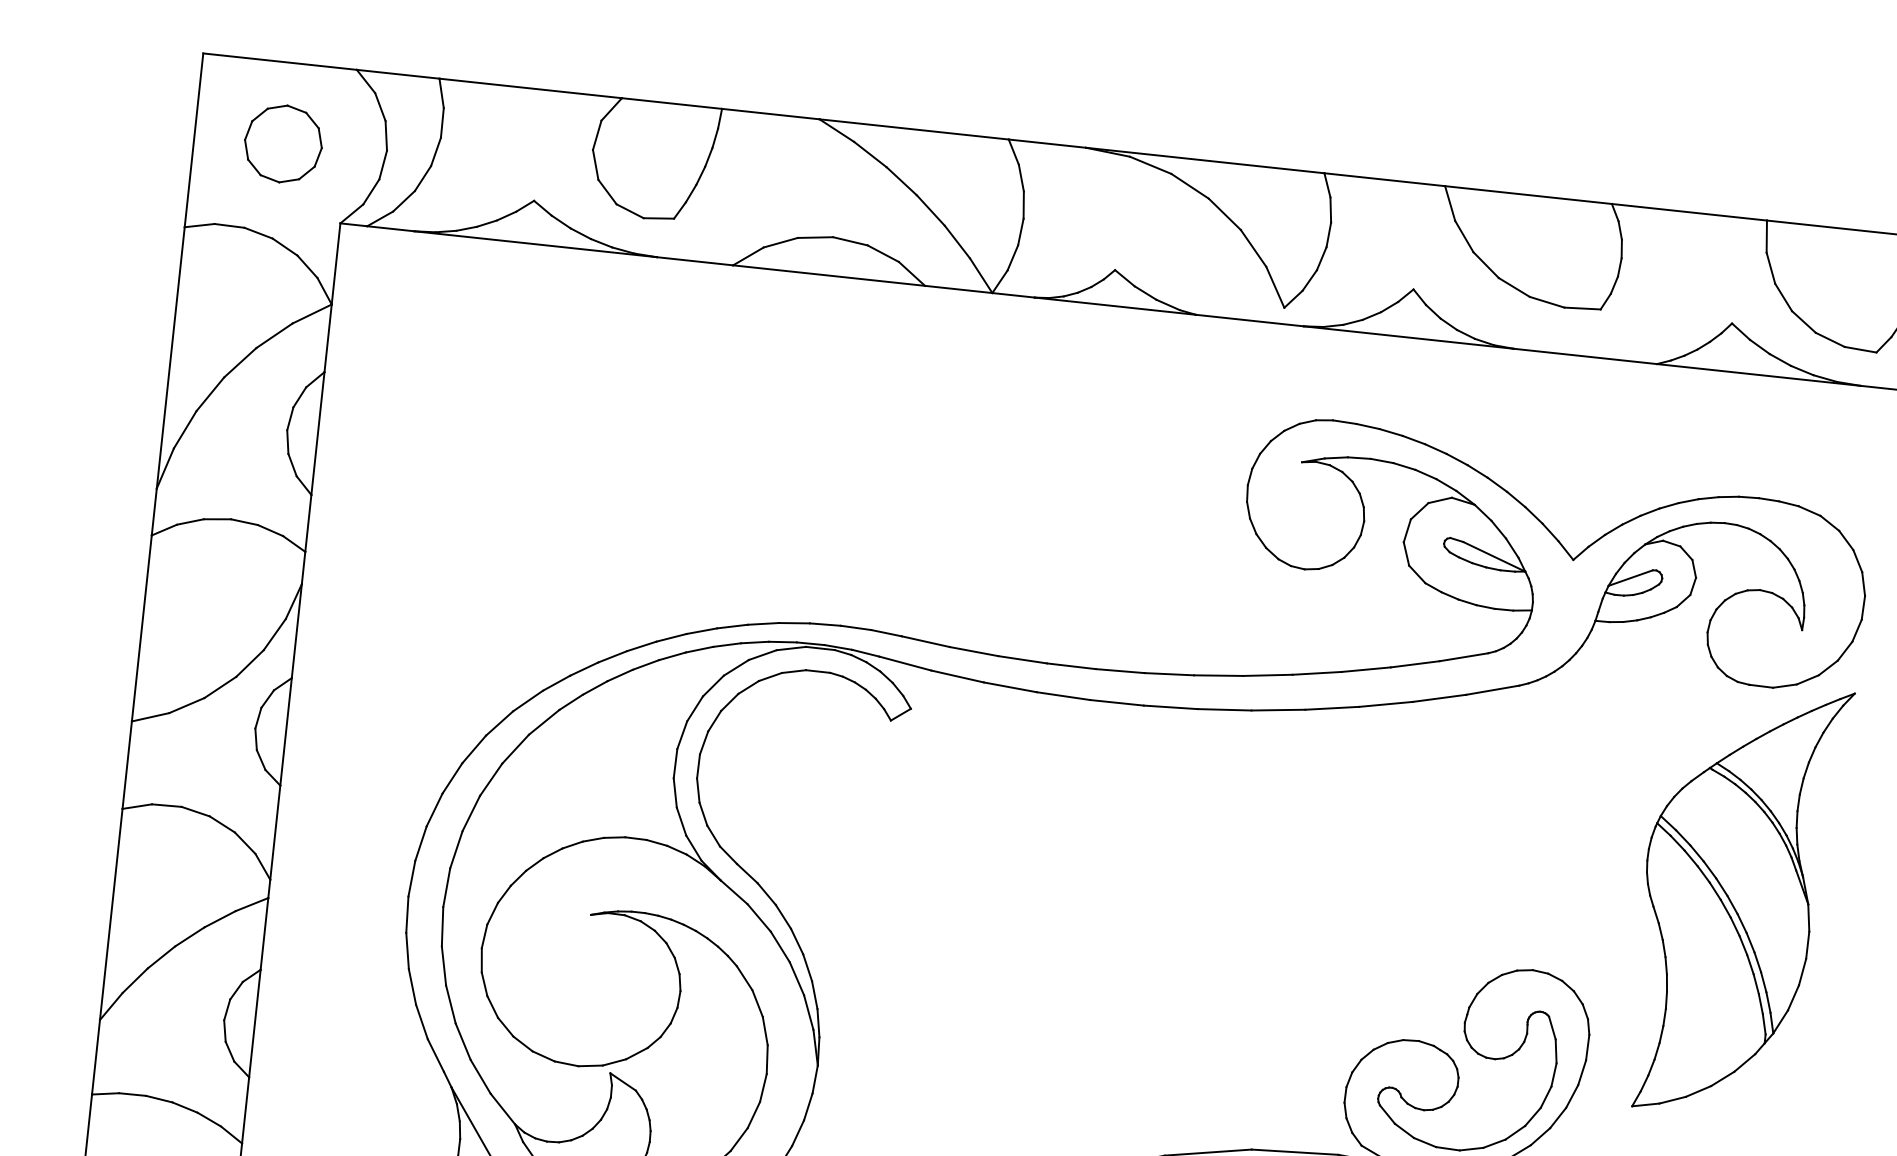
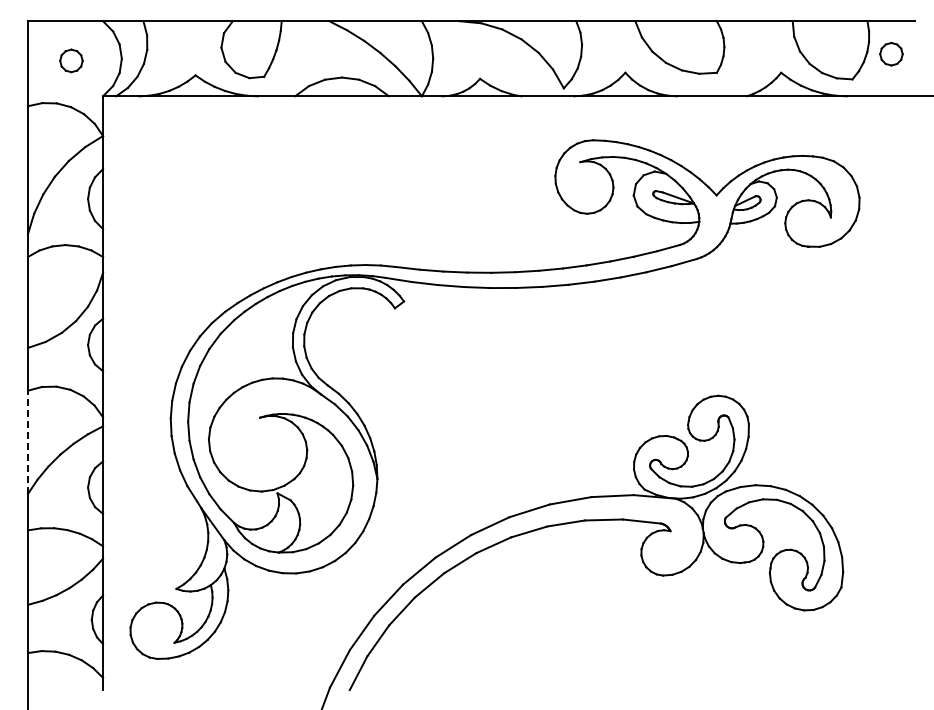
part: (283, 143) -> (71, 60), size x0.6
part: (1737, 898) -> (813, 350), removed
line: (112, 914) -> (28, 442), solid -> dashed

